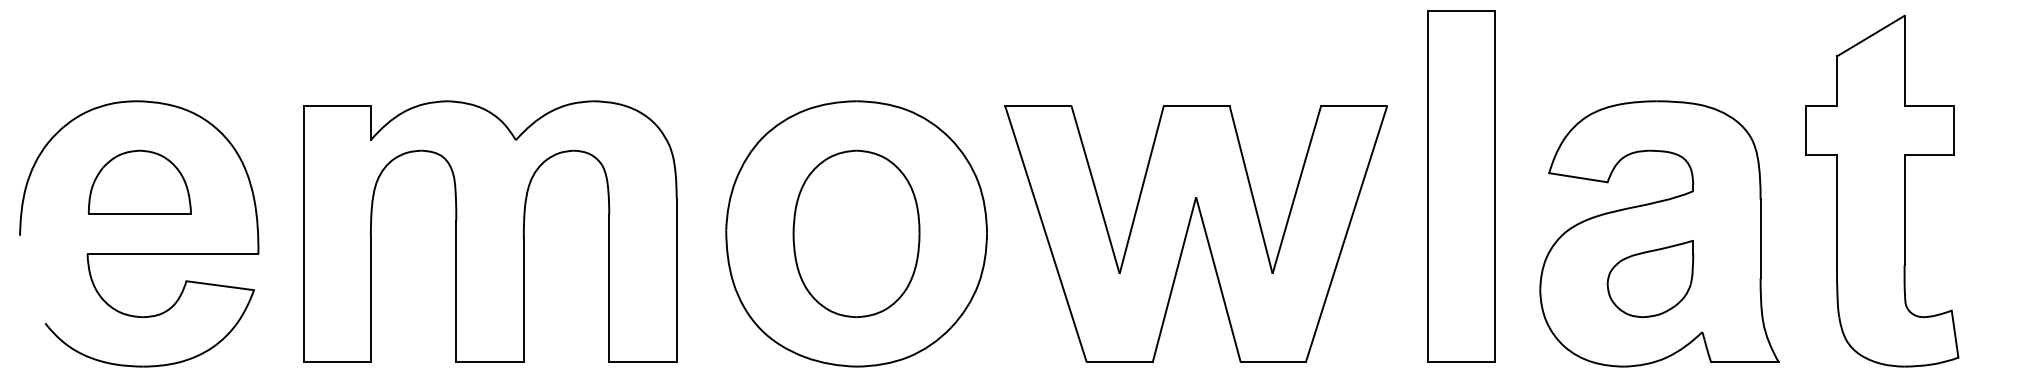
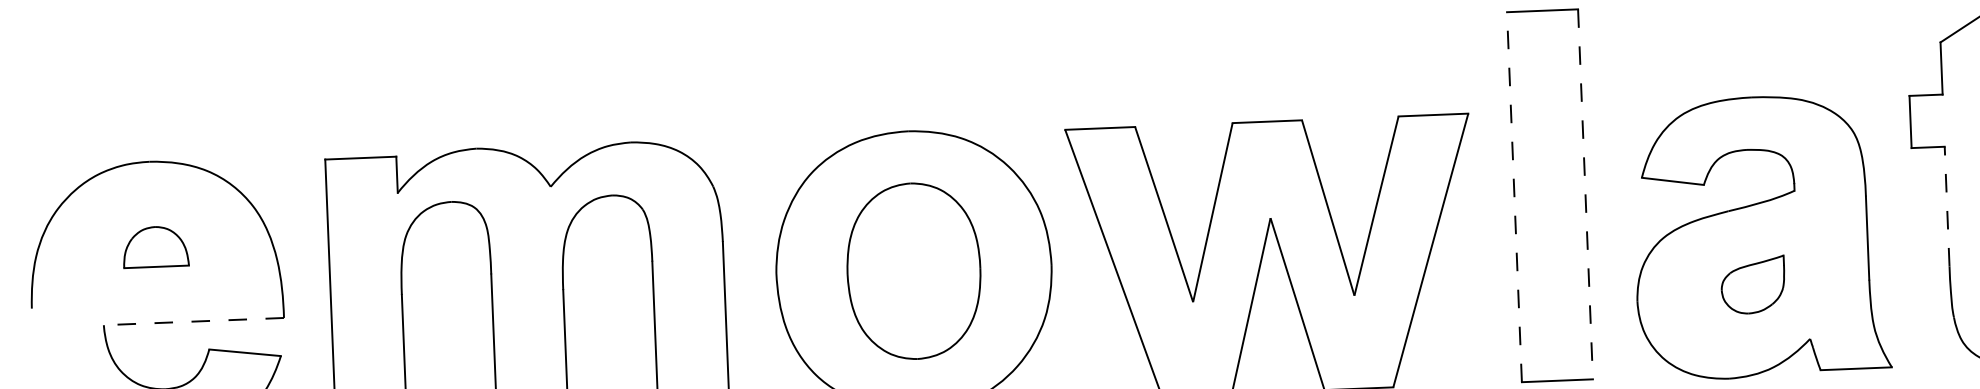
part: (139, 181) -> (155, 246), size x0.6
line: (1427, 186) -> (1514, 197), solid -> dashed
line: (1495, 187) -> (1585, 195), solid -> dashed
line: (1837, 212) -> (1947, 207), solid -> dashed
line: (172, 254) -> (193, 321), solid -> dashed
part: (1650, 278) -> (1753, 284), size x0.7

